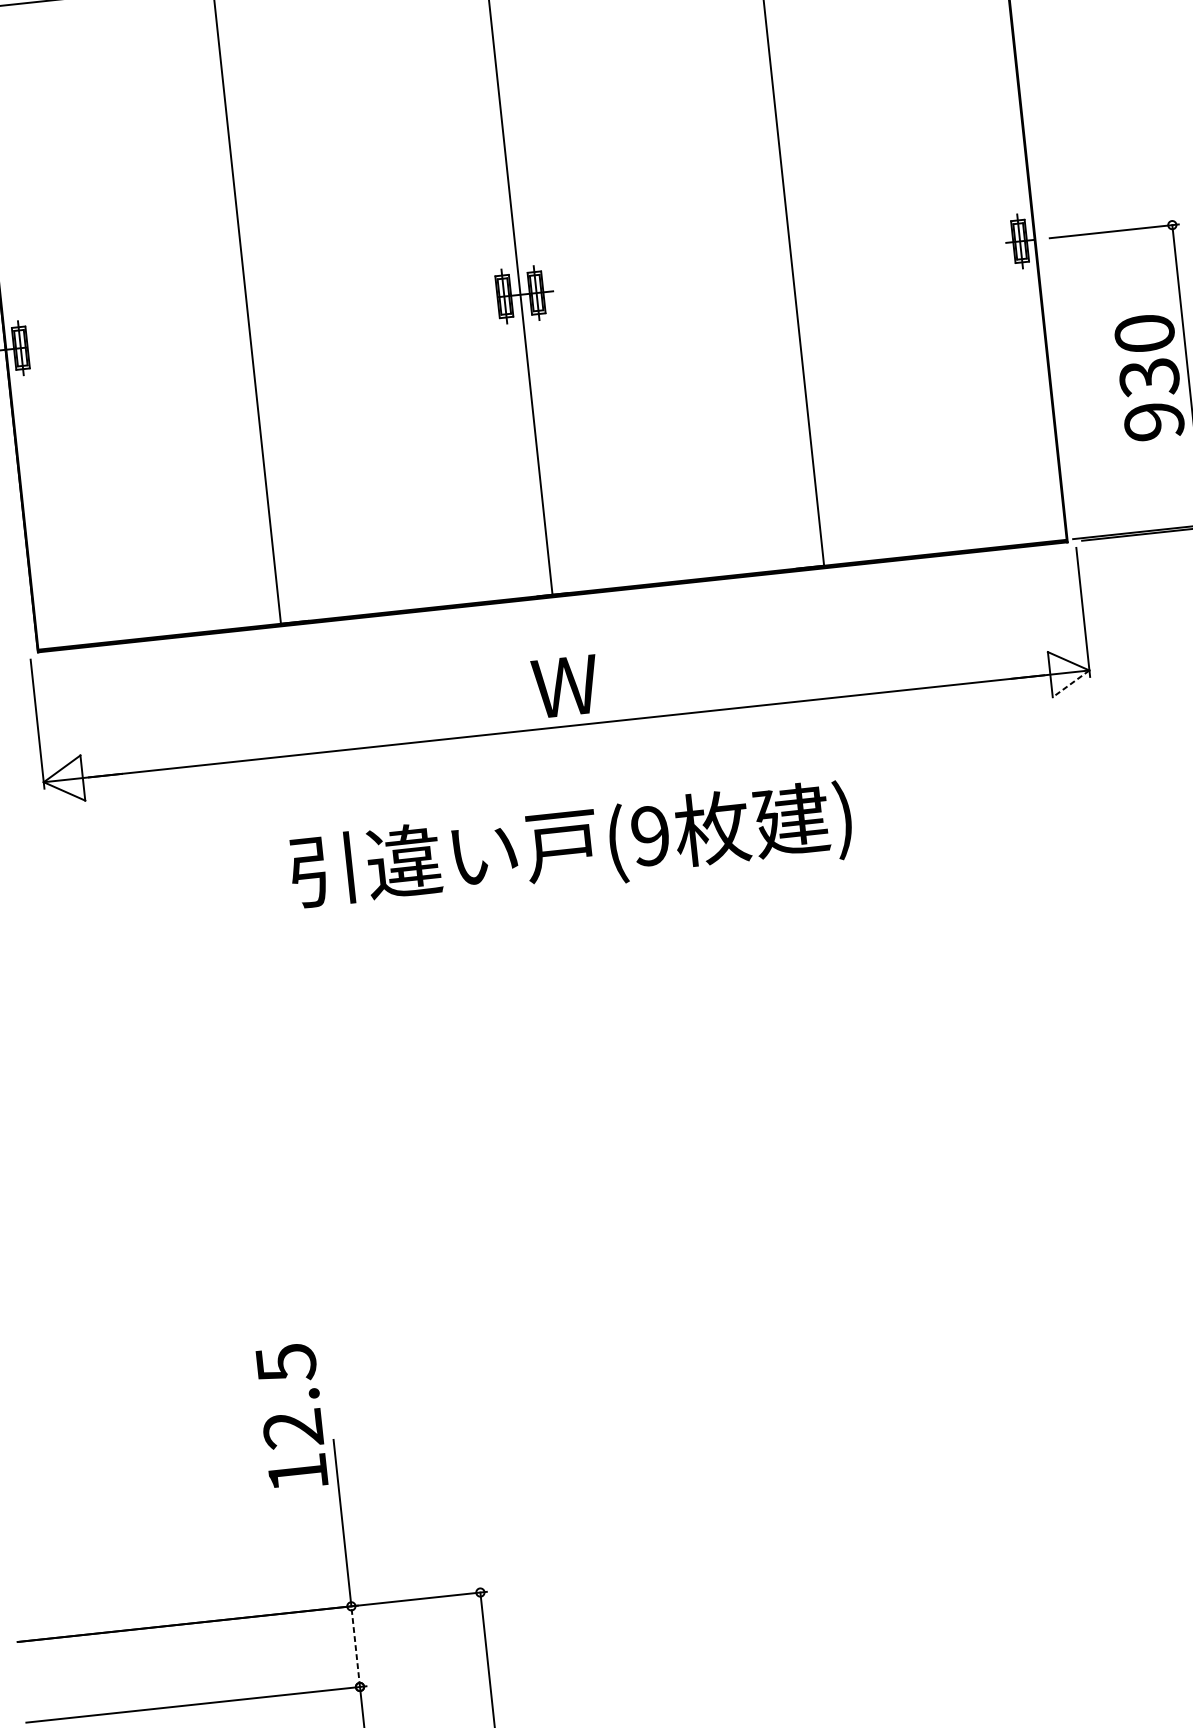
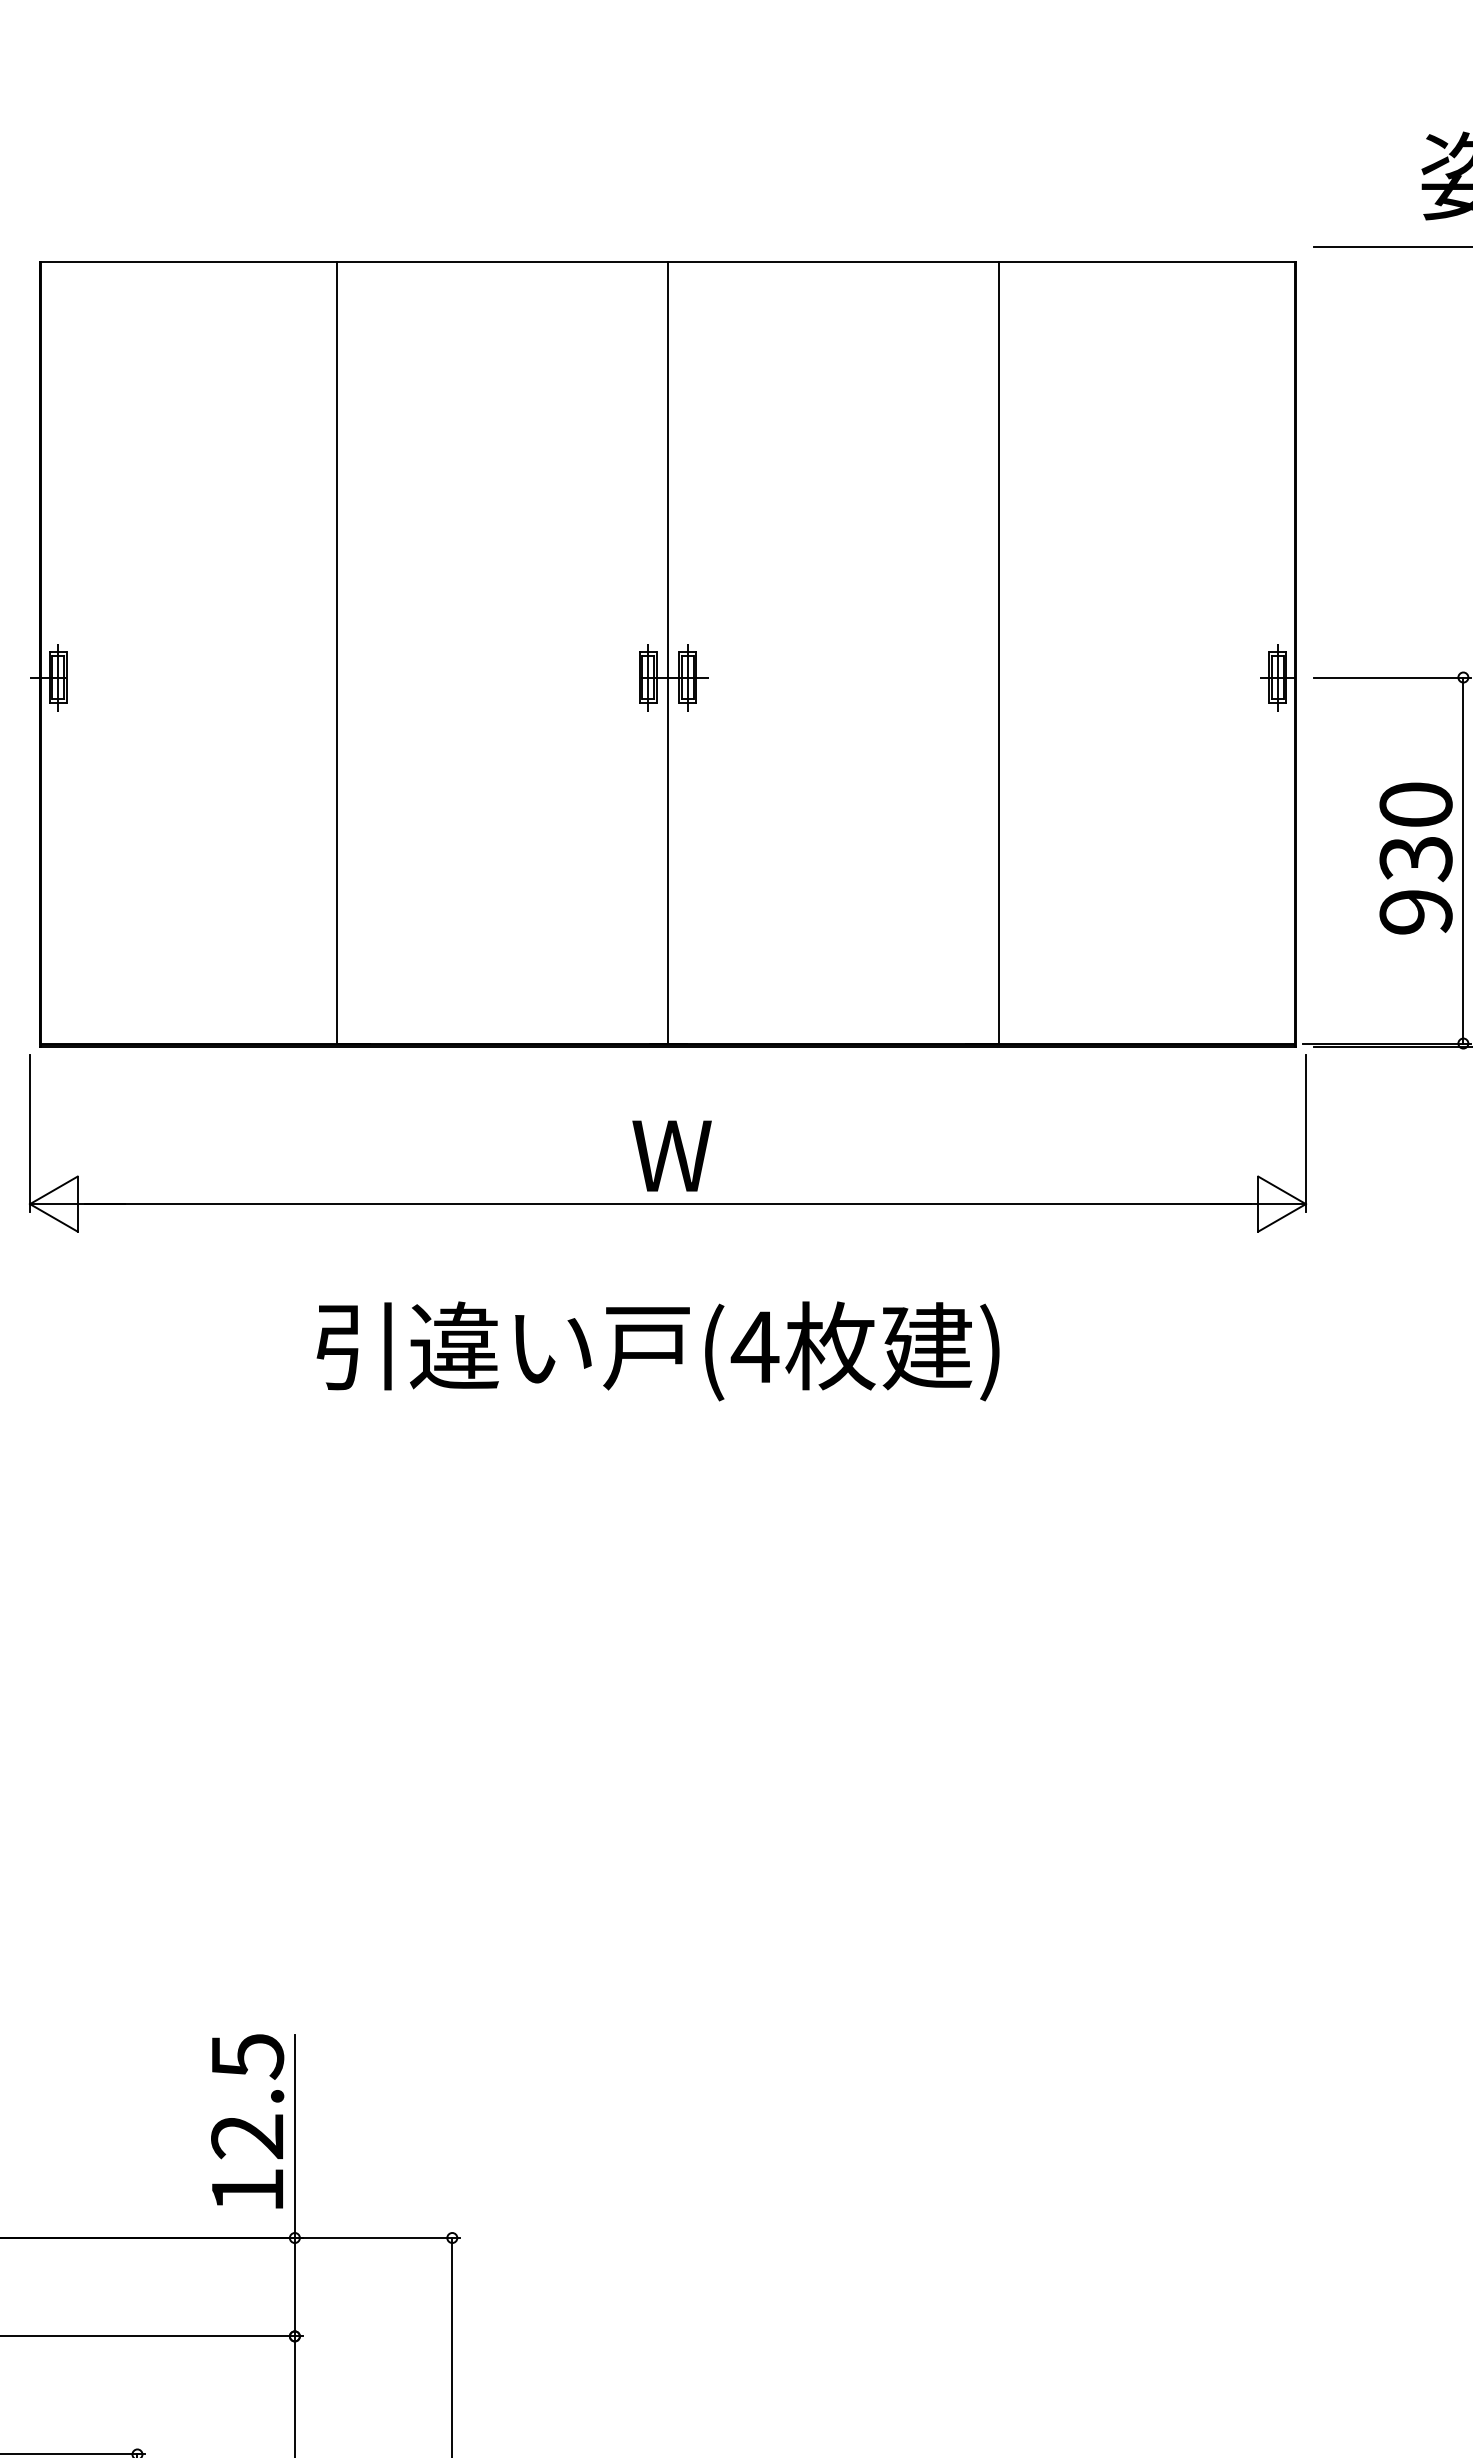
line: (1071, 683) -> (1282, 1217), dashed -> solid
text: (649, 835) -> (754, 1346), (9 -> (4
text: (291, 1416) -> (247, 2121), moved
line: (355, 1646) -> (294, 2286), dashed -> solid

